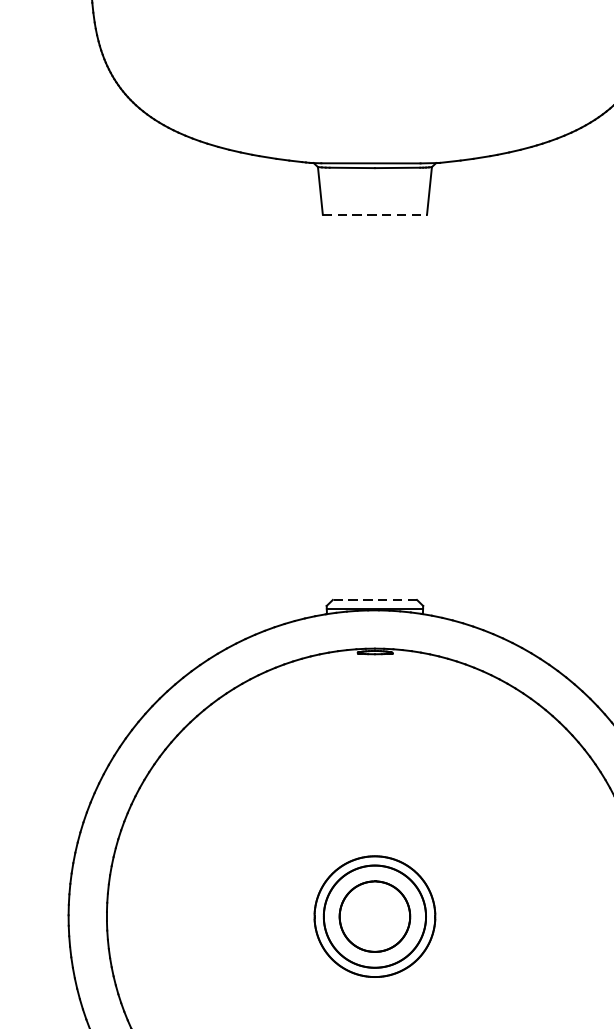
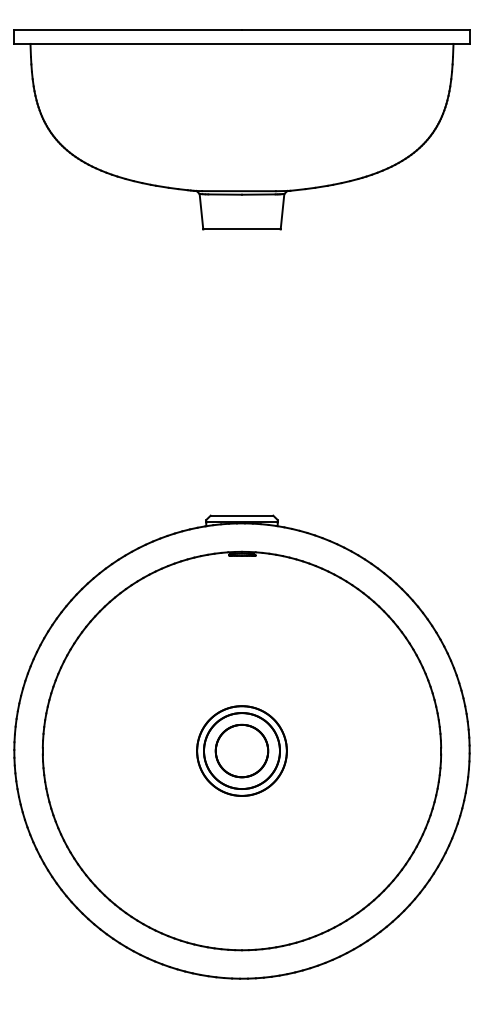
line: (374, 214) -> (241, 229), dashed -> solid
line: (374, 599) -> (241, 515), dashed -> solid

